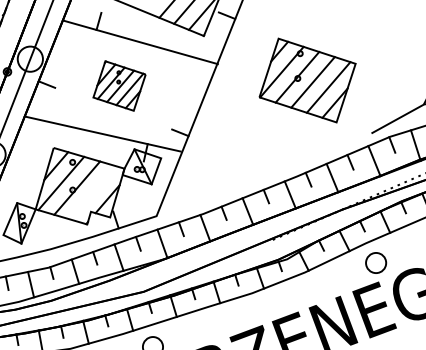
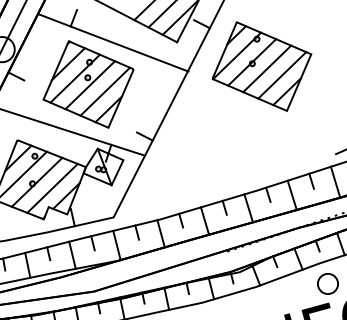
part: (307, 80) -> (261, 66), moved
part: (119, 85) -> (88, 83), size x1.67
line: (93, 192) -> (52, 188), added

